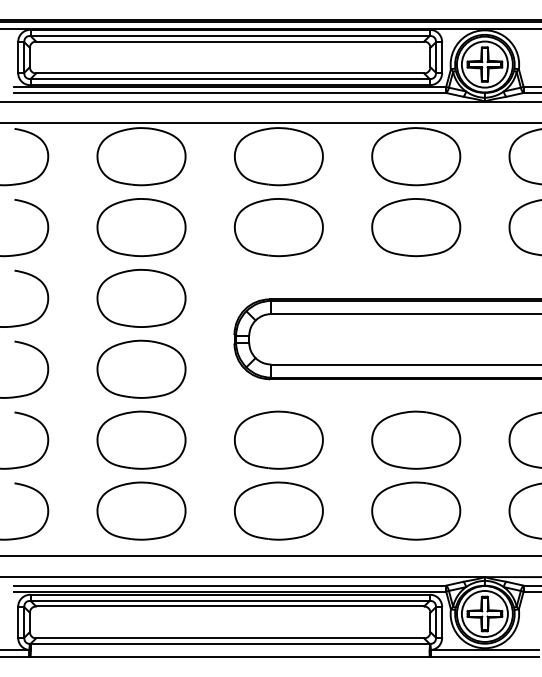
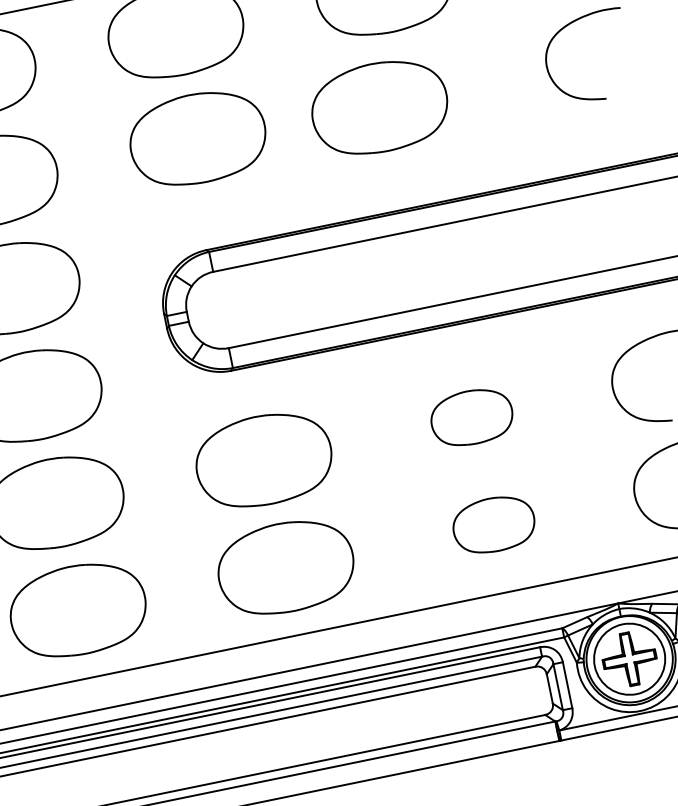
part: (416, 227) -> (380, 107), moved
part: (416, 439) -> (471, 416), size x0.6
part: (416, 510) -> (494, 523), size x0.6

